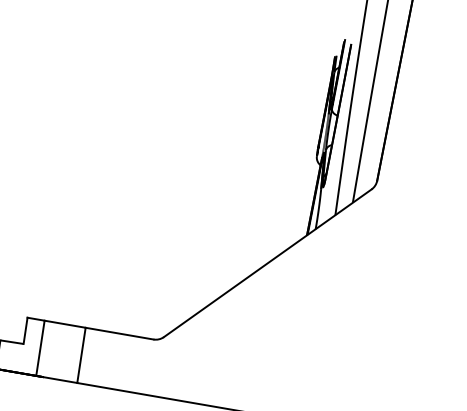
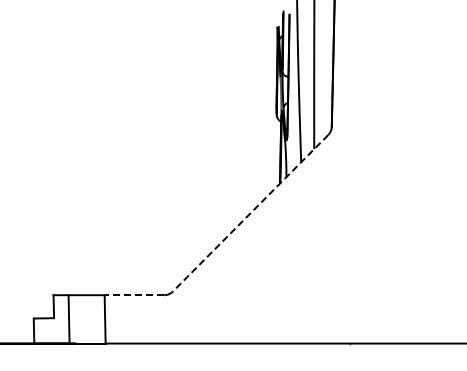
line: (267, 263) -> (250, 213), solid -> dashed
line: (119, 333) -> (134, 295), solid -> dashed

